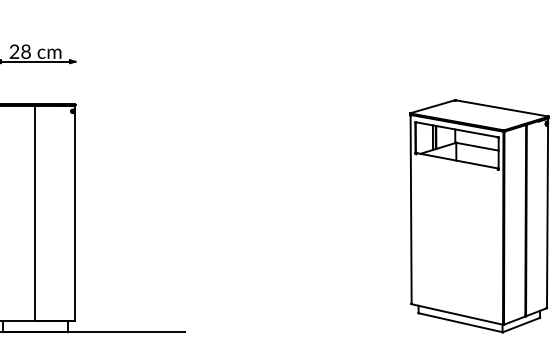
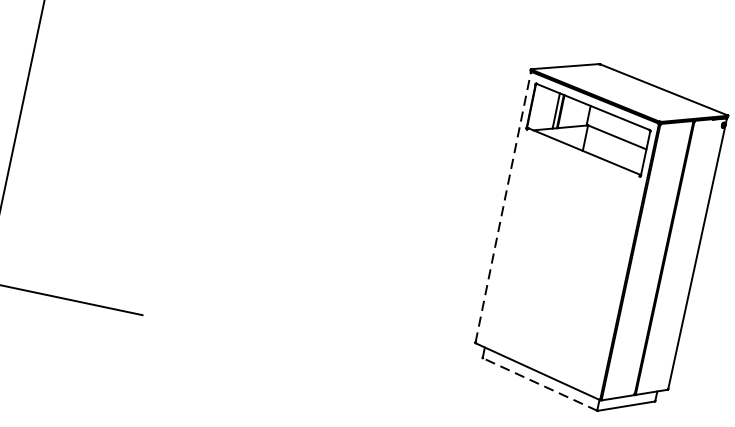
line: (411, 209) -> (503, 207), solid -> dashed
line: (460, 322) -> (539, 384), solid -> dashed

